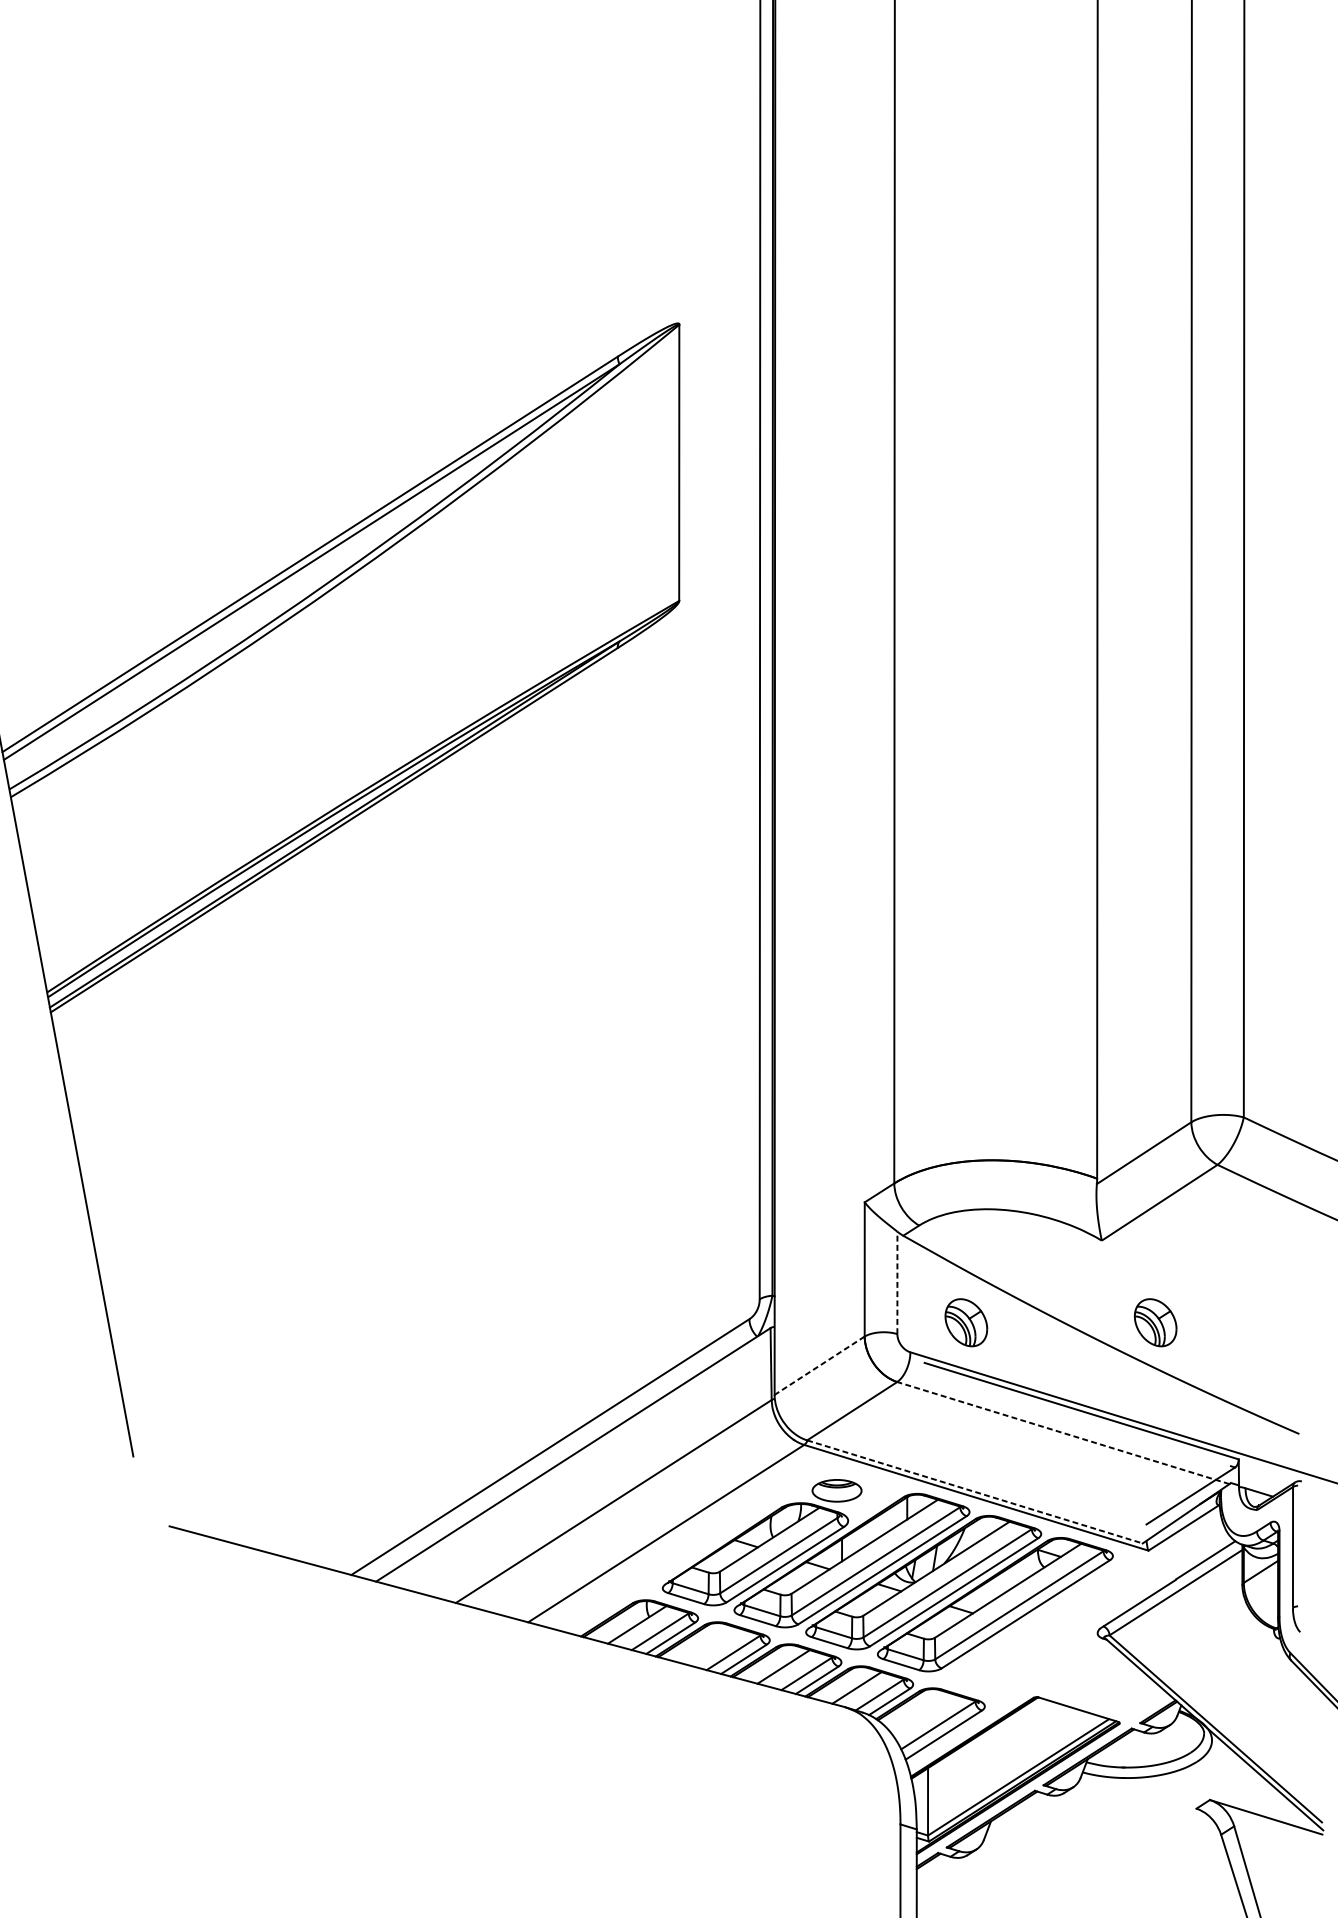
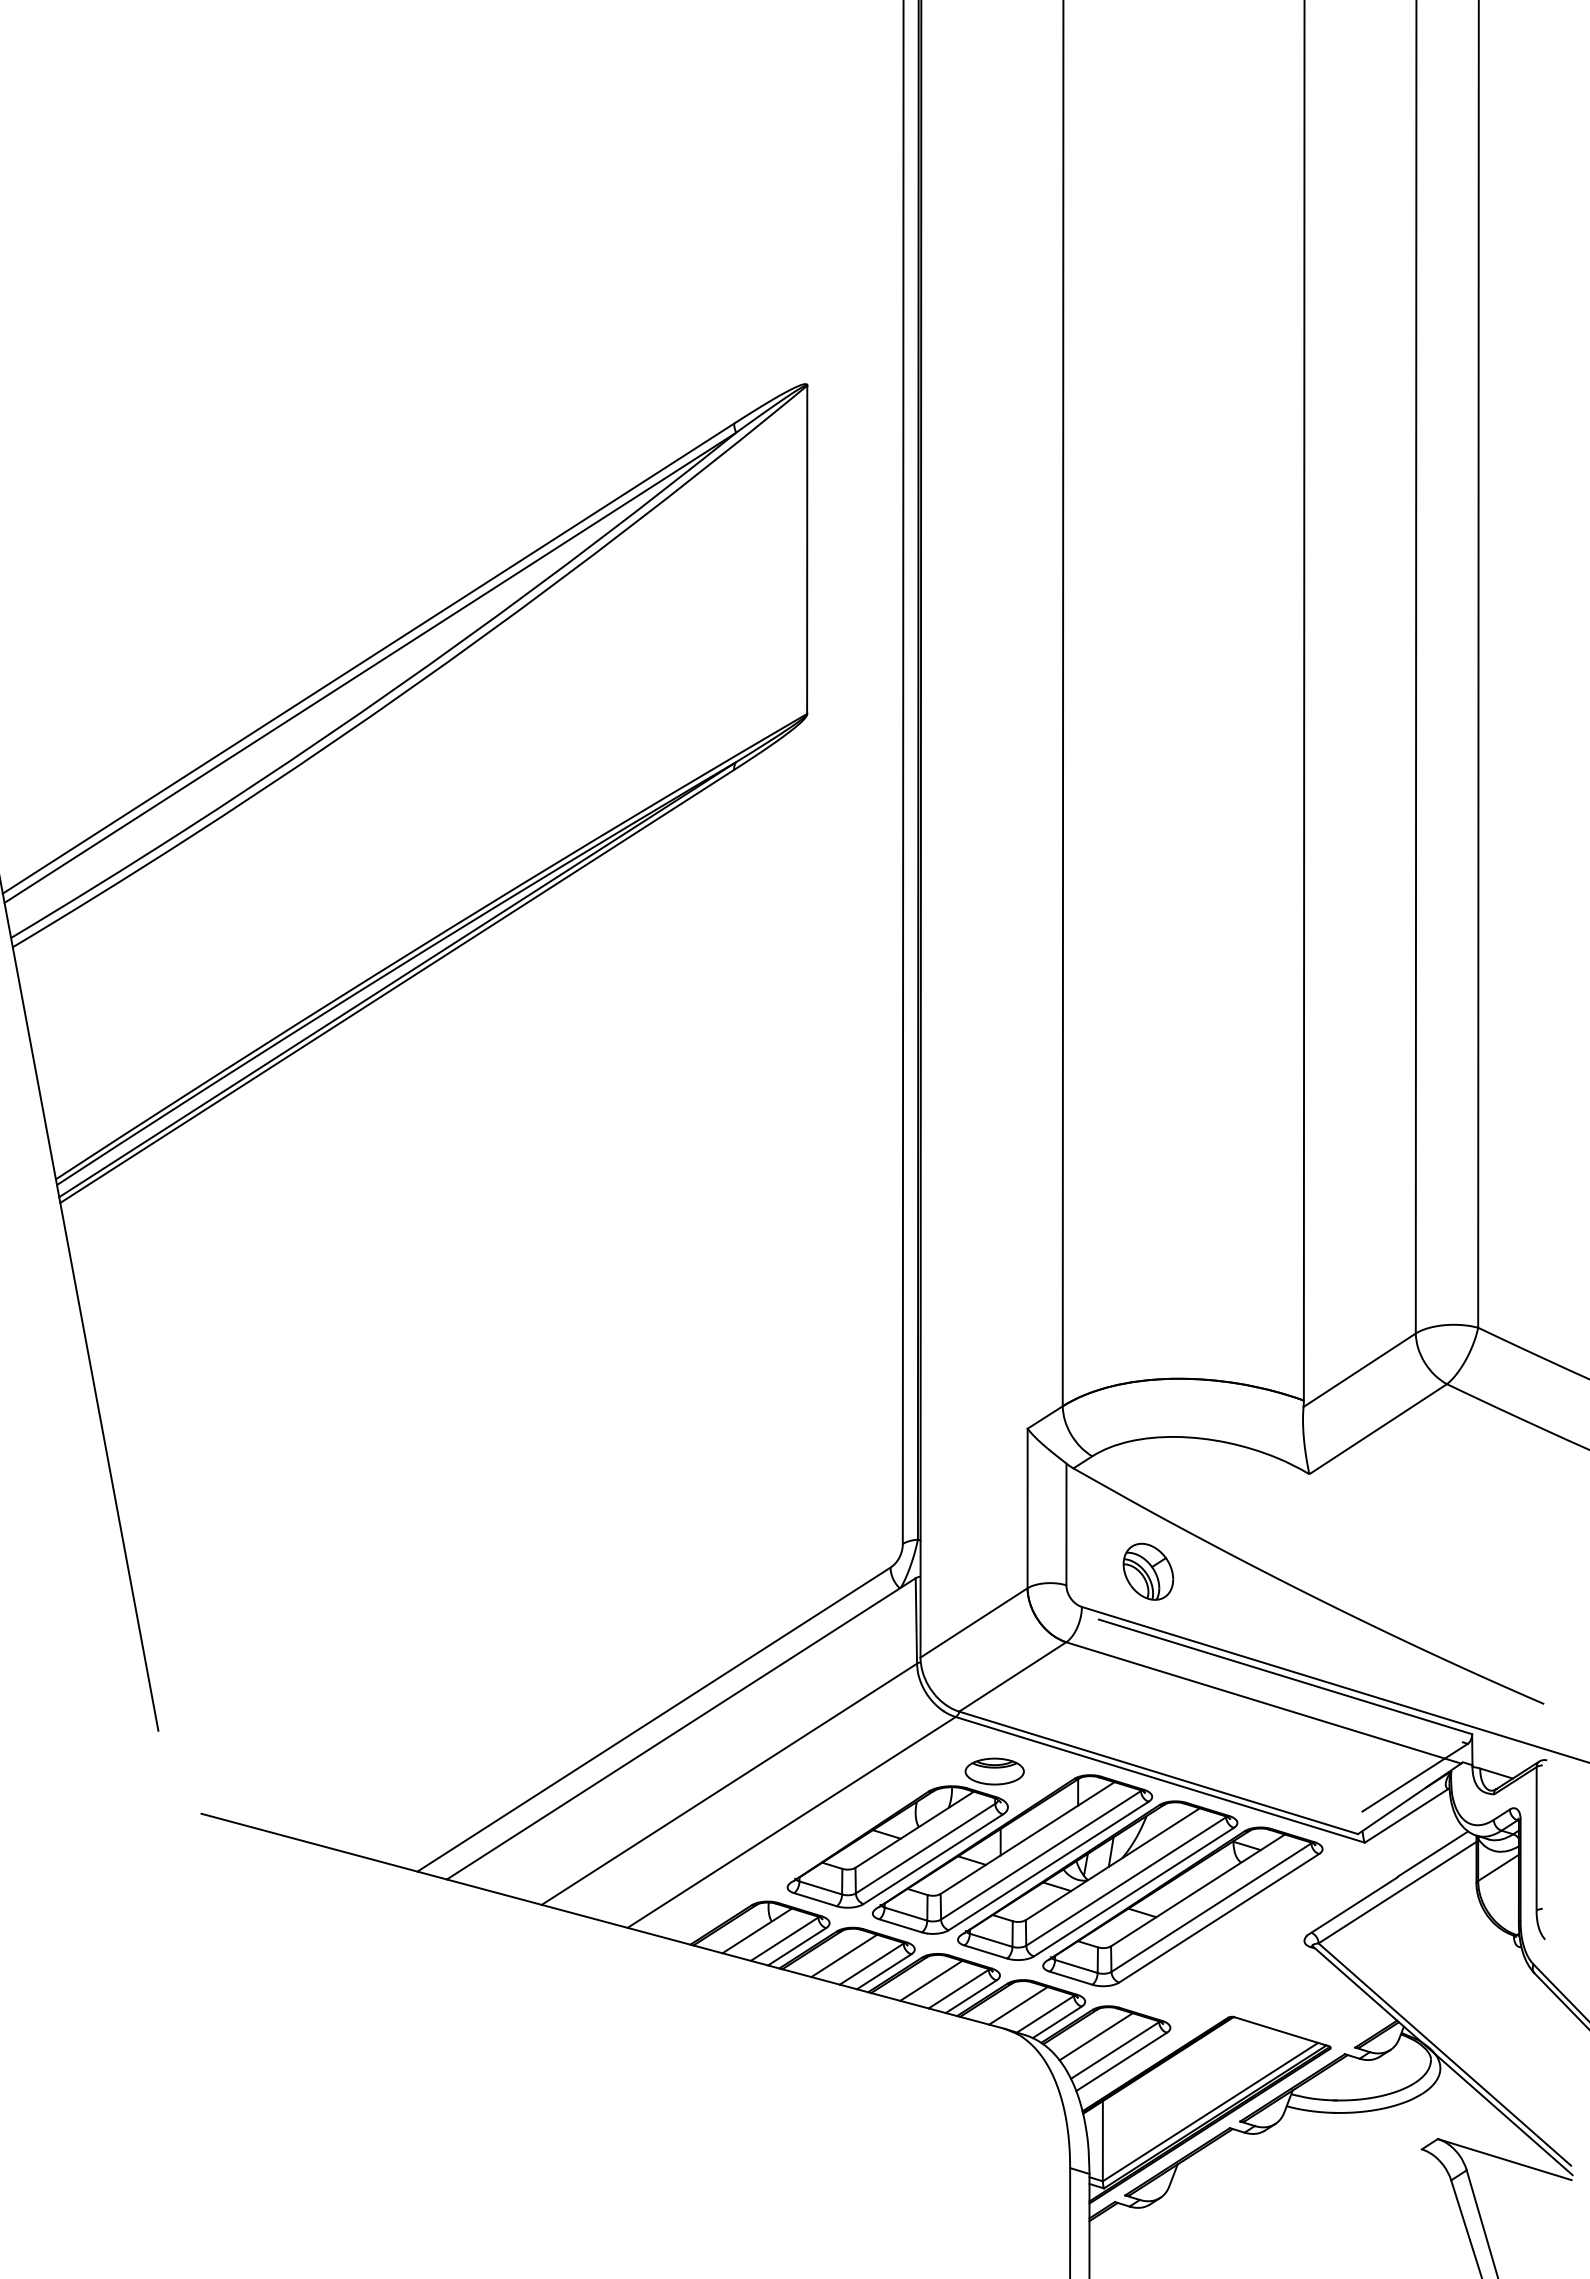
line: (897, 1282) -> (1066, 1524), dashed -> solid
part: (1155, 1322) -> (1373, 1571), removed
line: (820, 1365) -> (974, 1622), dashed -> solid
line: (1063, 1432) -> (1263, 1702), dashed -> solid
line: (974, 1491) -> (1158, 1772), dashed -> solid
line: (710, 1645) -> (844, 1955), added
line: (921, 1713) -> (1095, 2036), added

